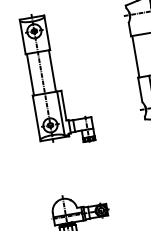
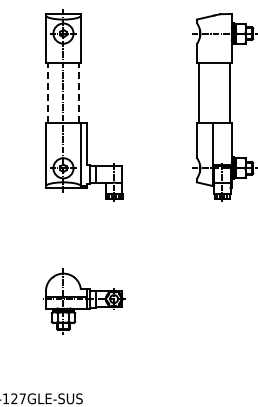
line: (52, 71) -> (79, 93), solid -> dashed
line: (30, 75) -> (47, 93), solid -> dashed

